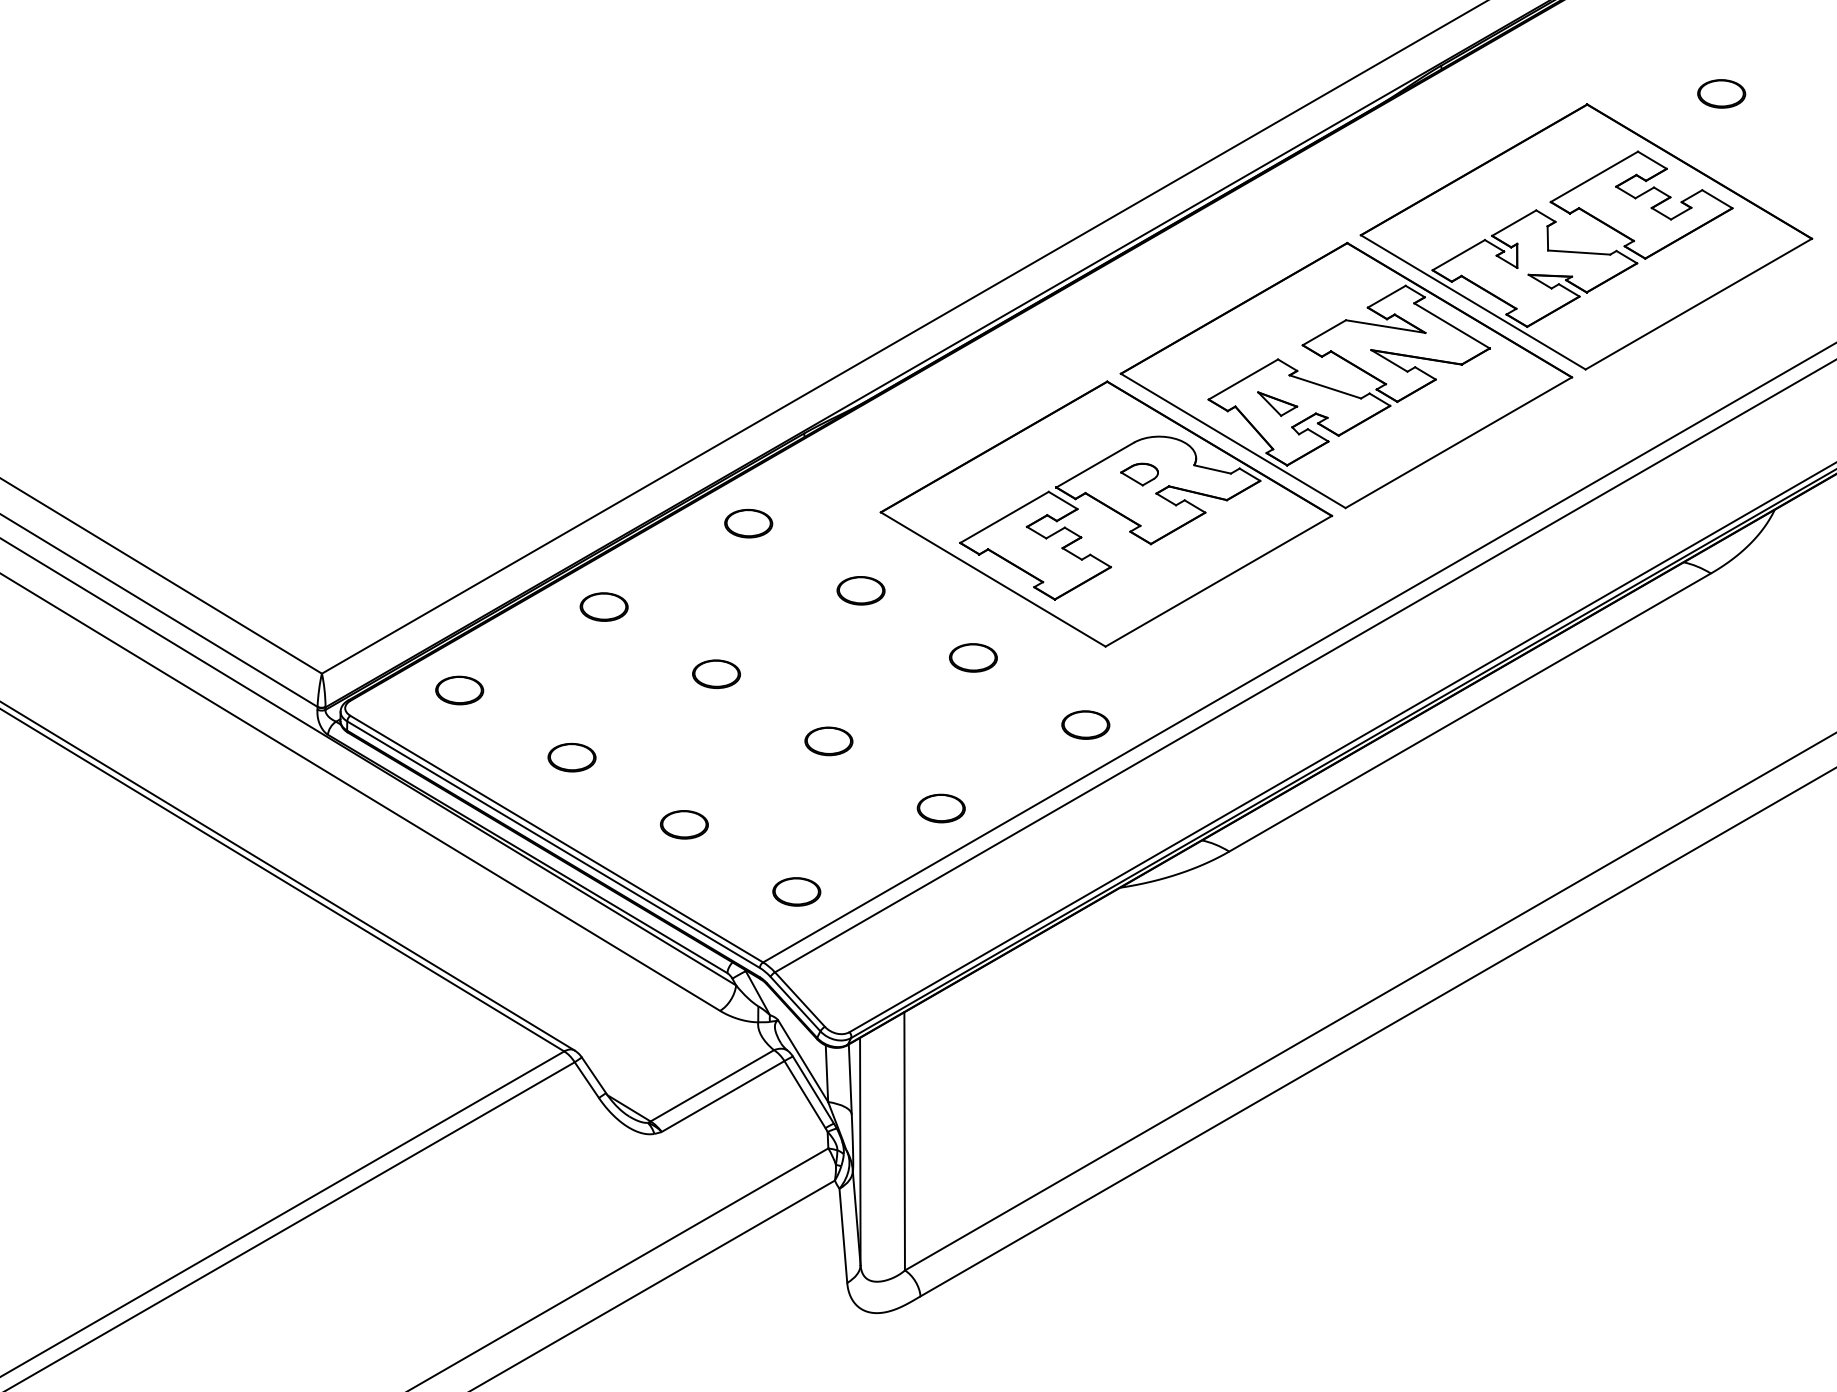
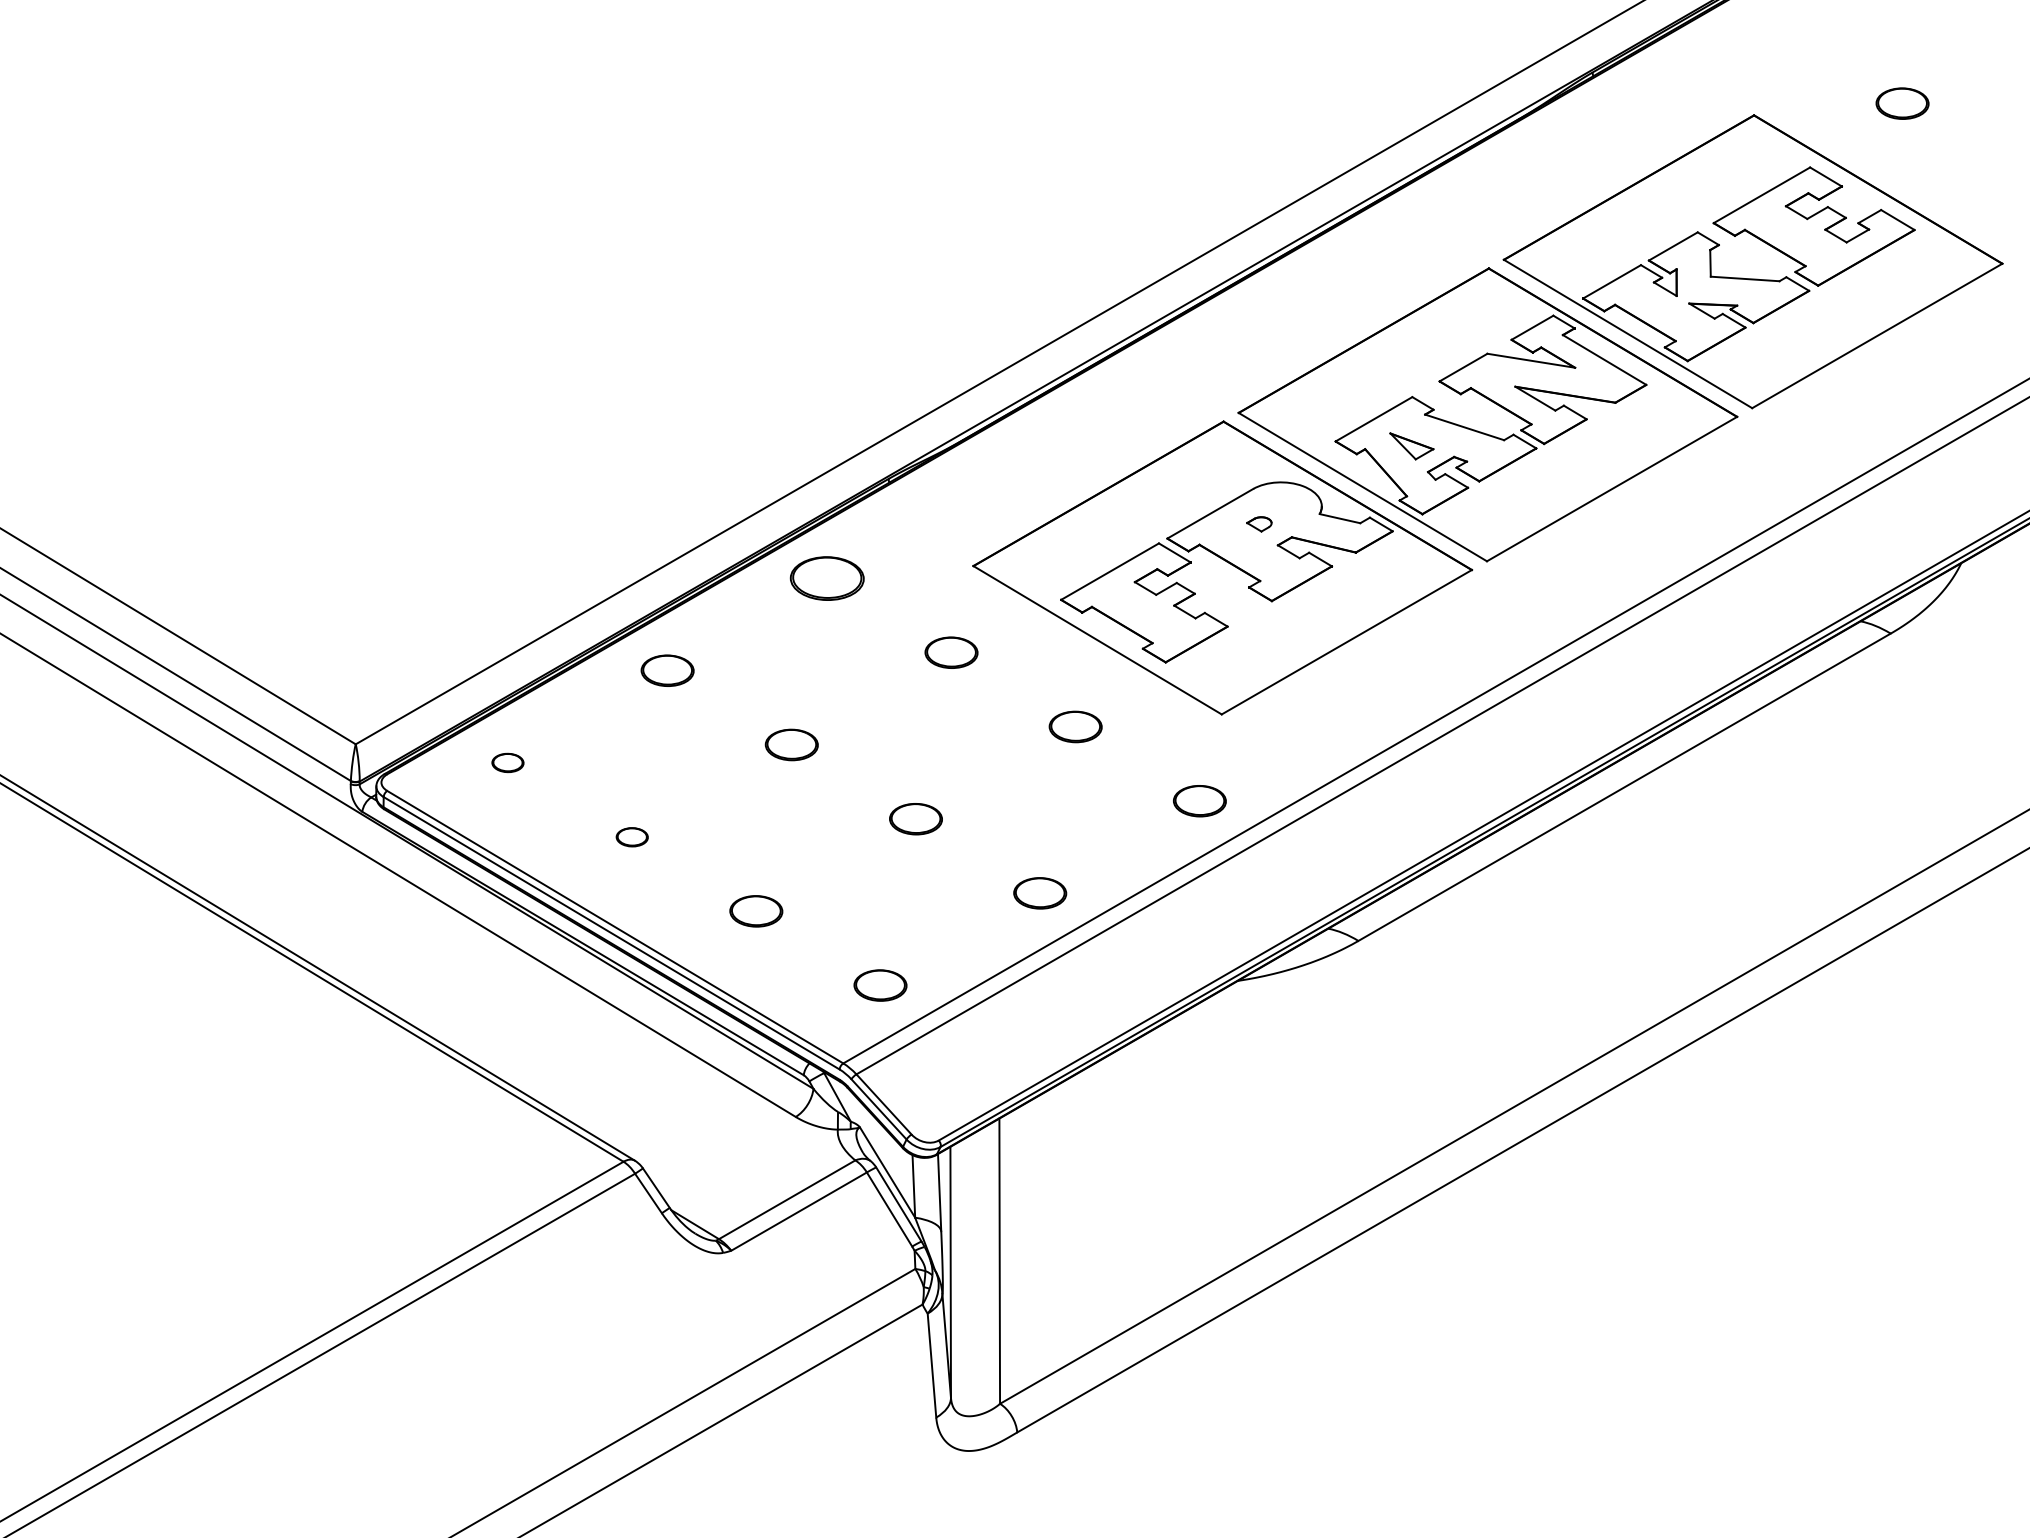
part: (1139, 474) -> (1259, 524), size x0.6
part: (748, 523) -> (827, 578), size x1.4
part: (459, 690) -> (507, 762), size x0.6
part: (572, 757) -> (632, 837), size x0.6

